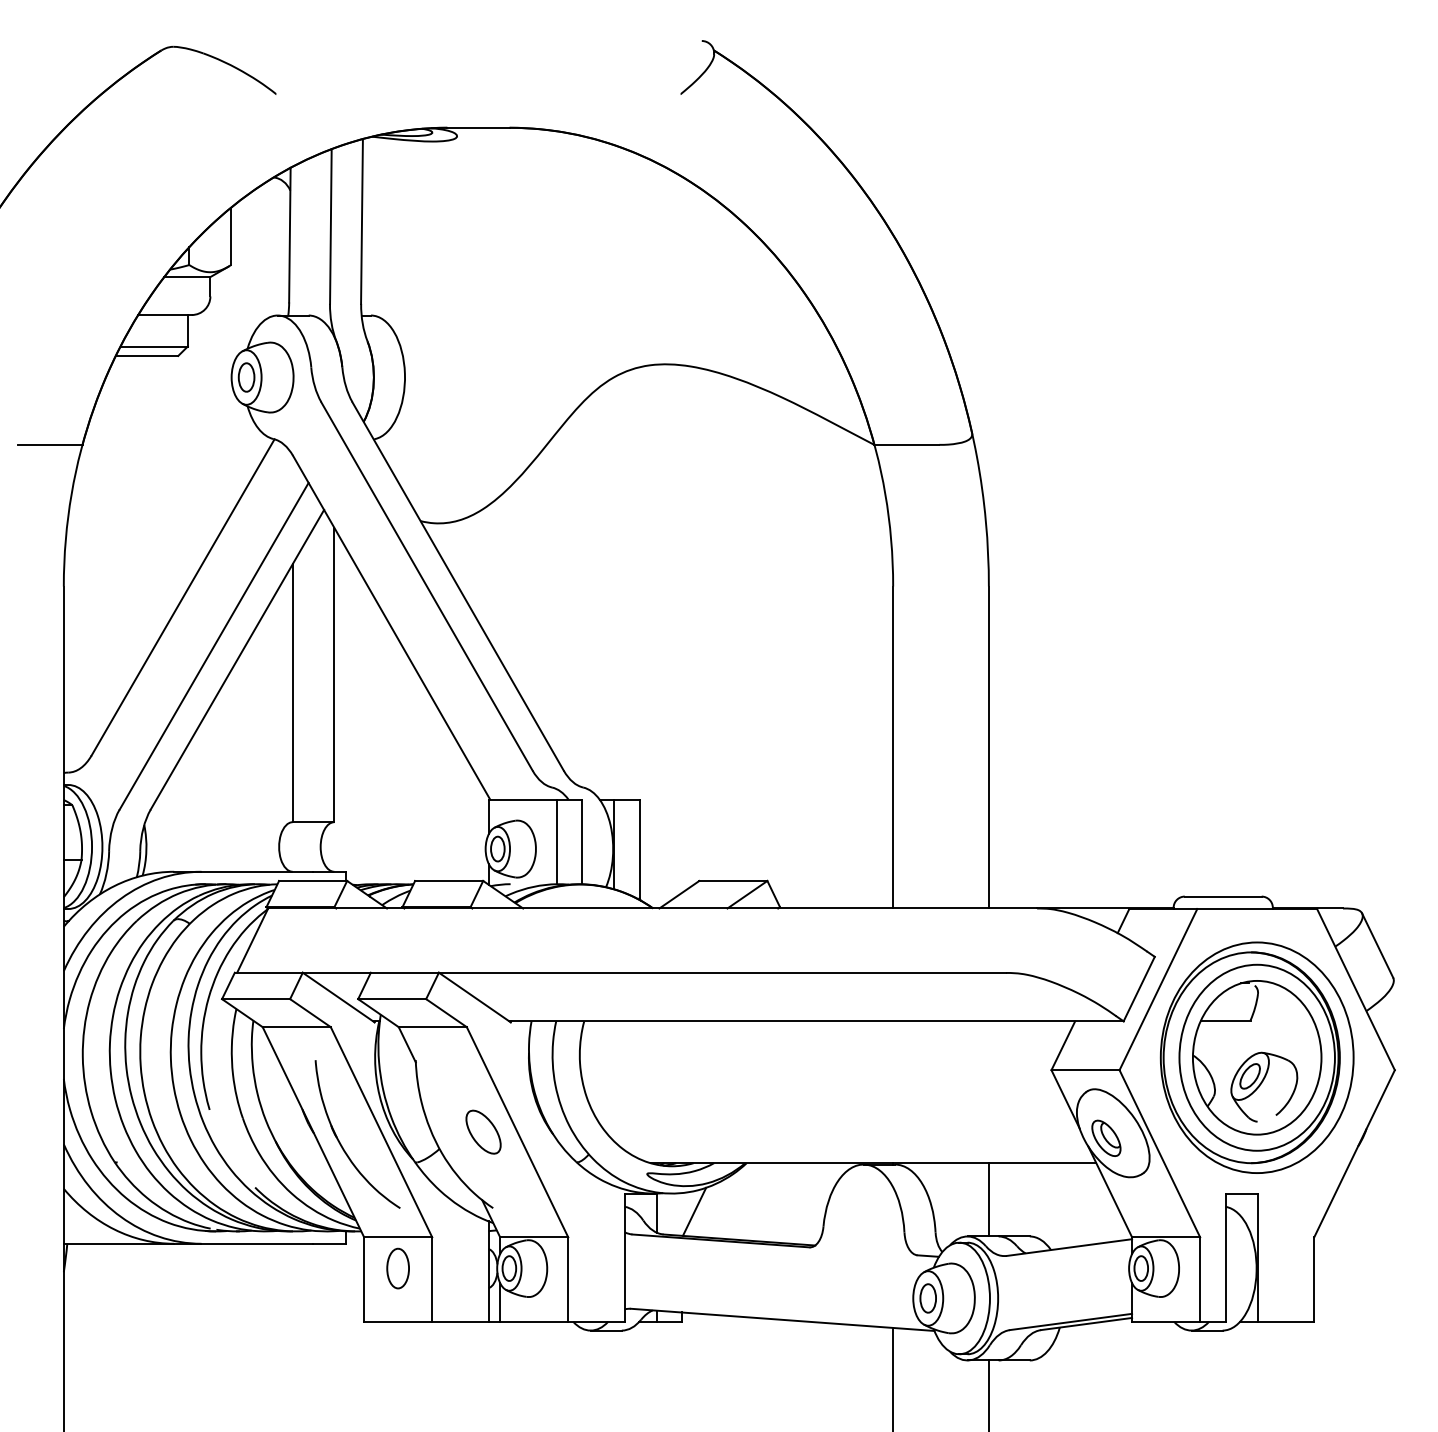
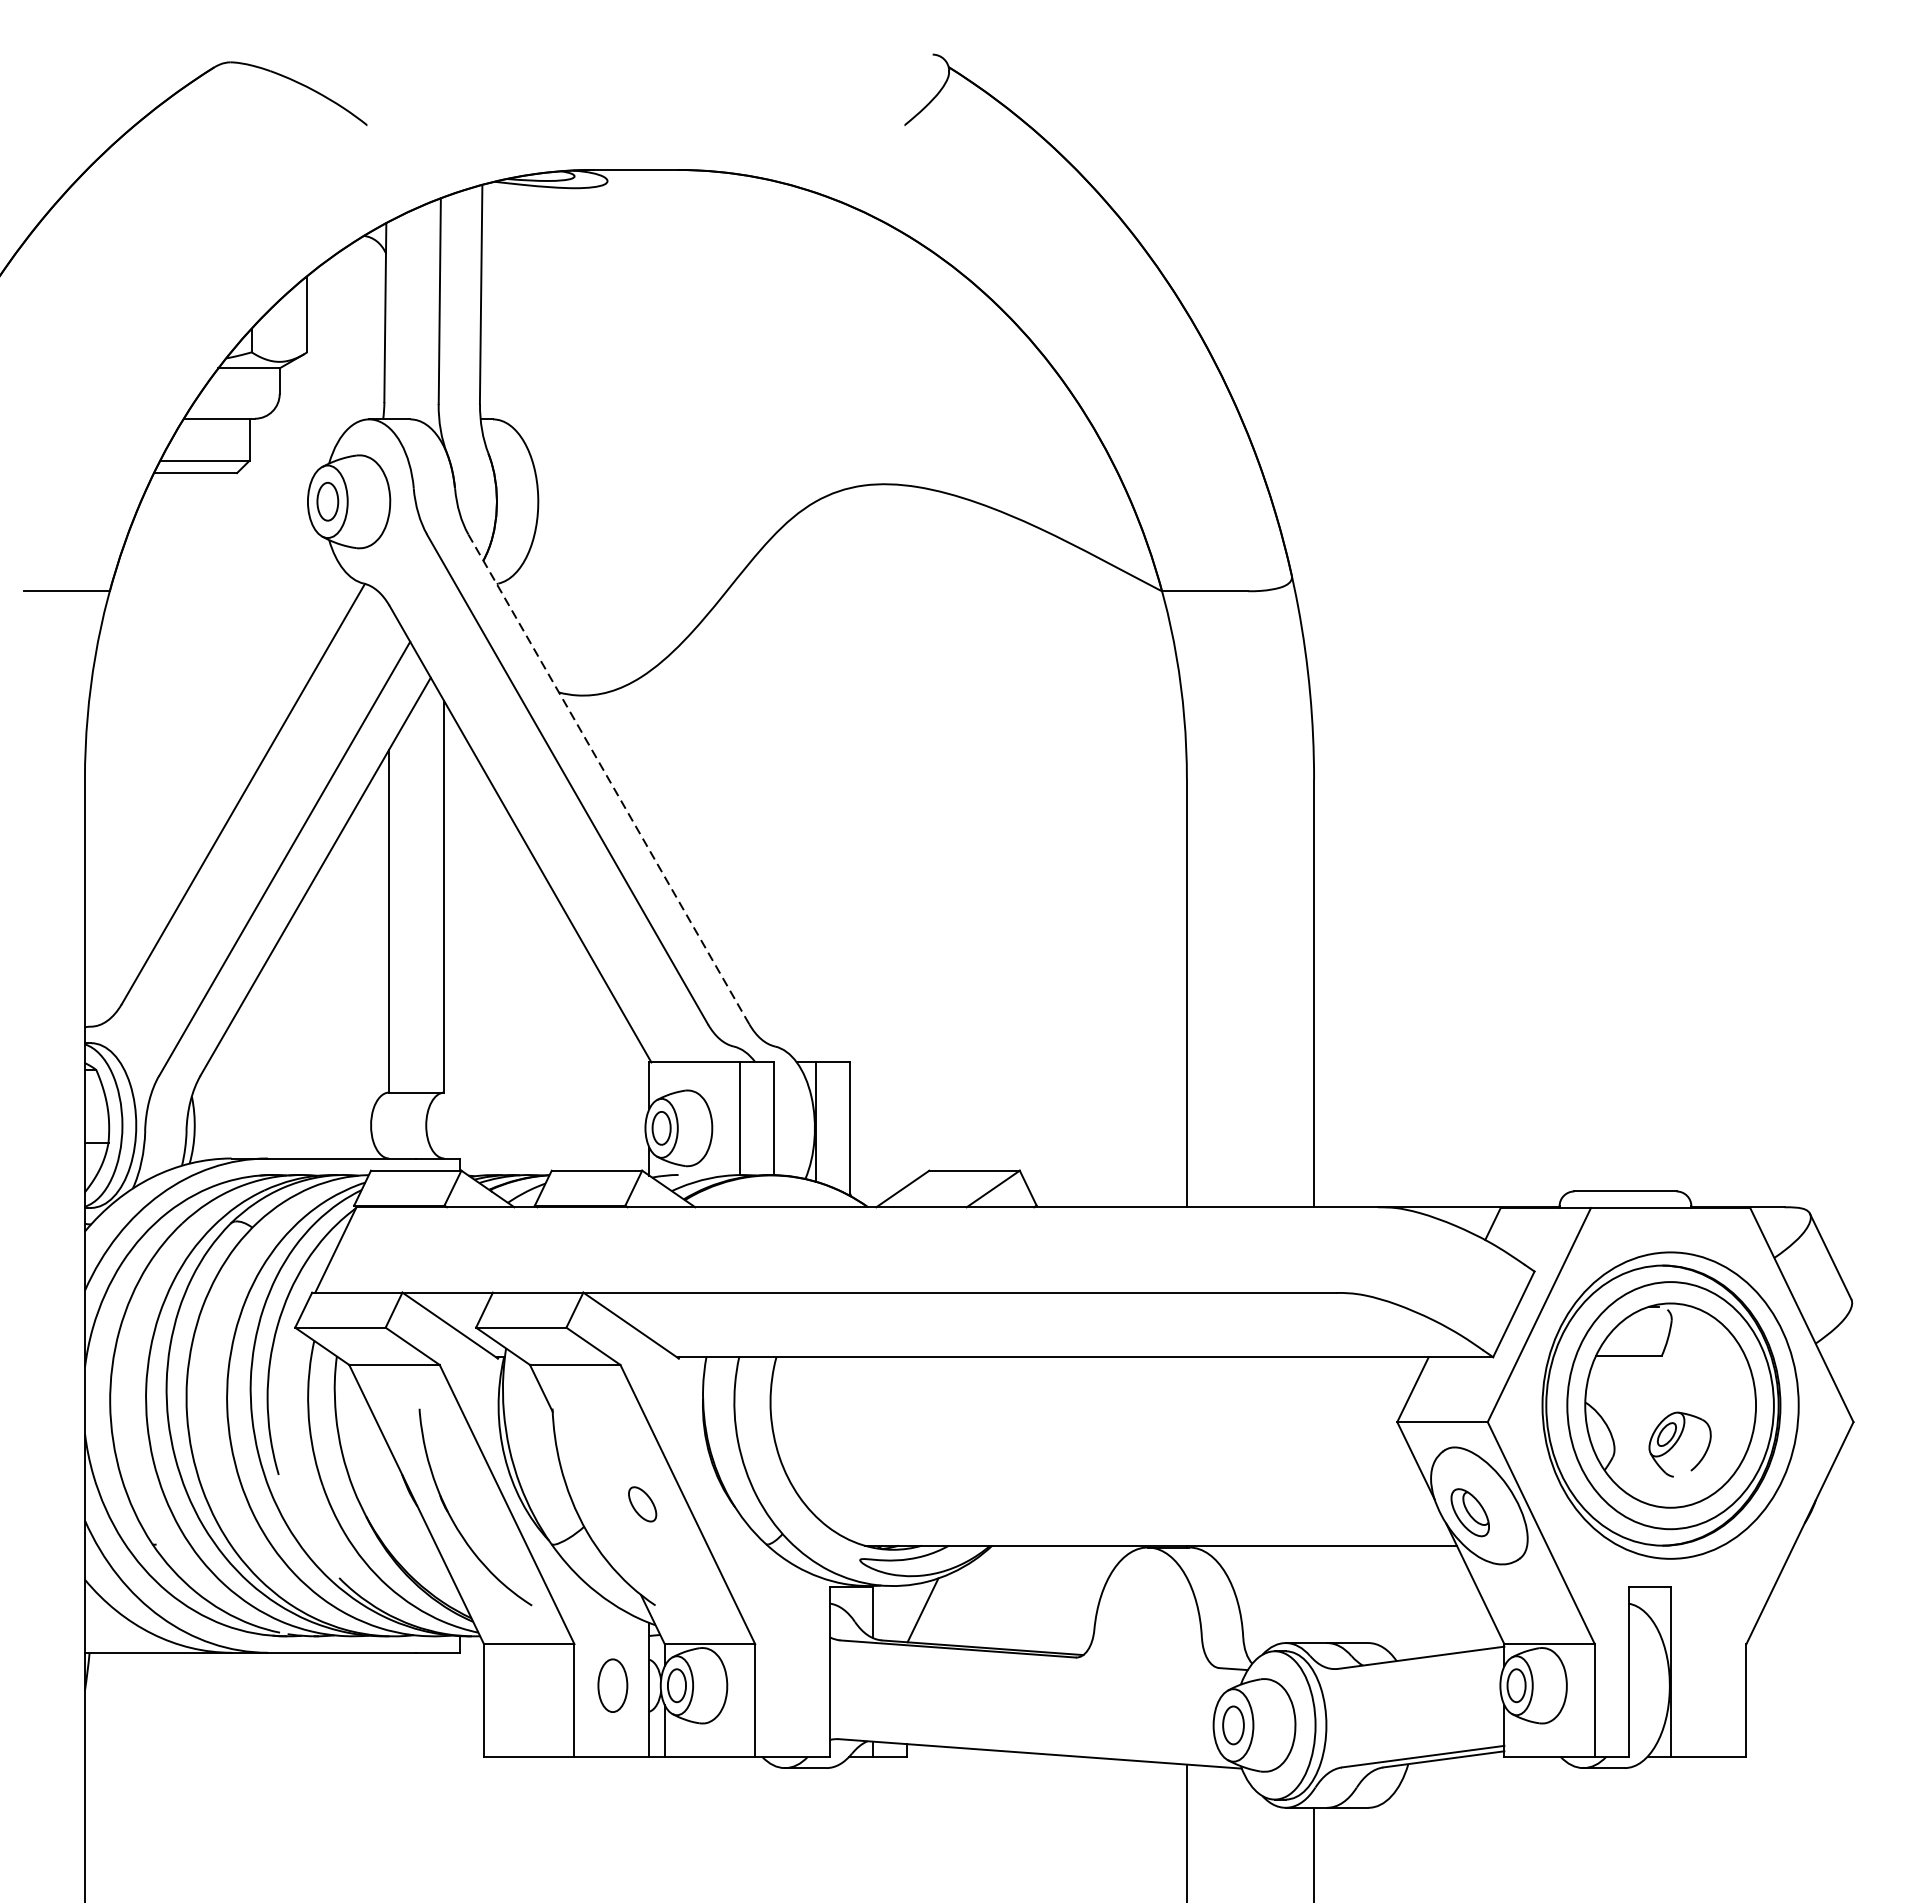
line: (457, 586) -> (608, 779), solid -> dashed
part: (1264, 1086) -> (1680, 1443), size x0.7
part: (483, 1131) -> (642, 1503), size x0.6
line: (988, 1199) -> (1313, 1593), removed
part: (397, 1268) -> (612, 1685), moved

